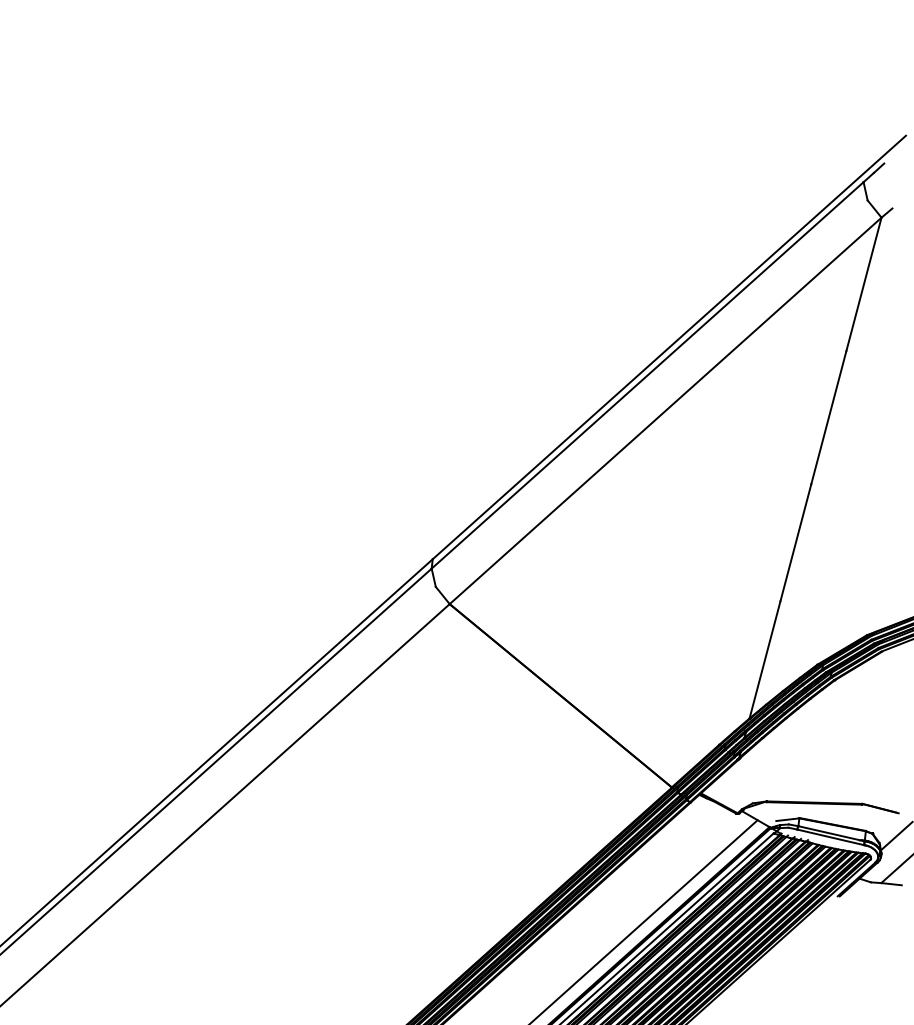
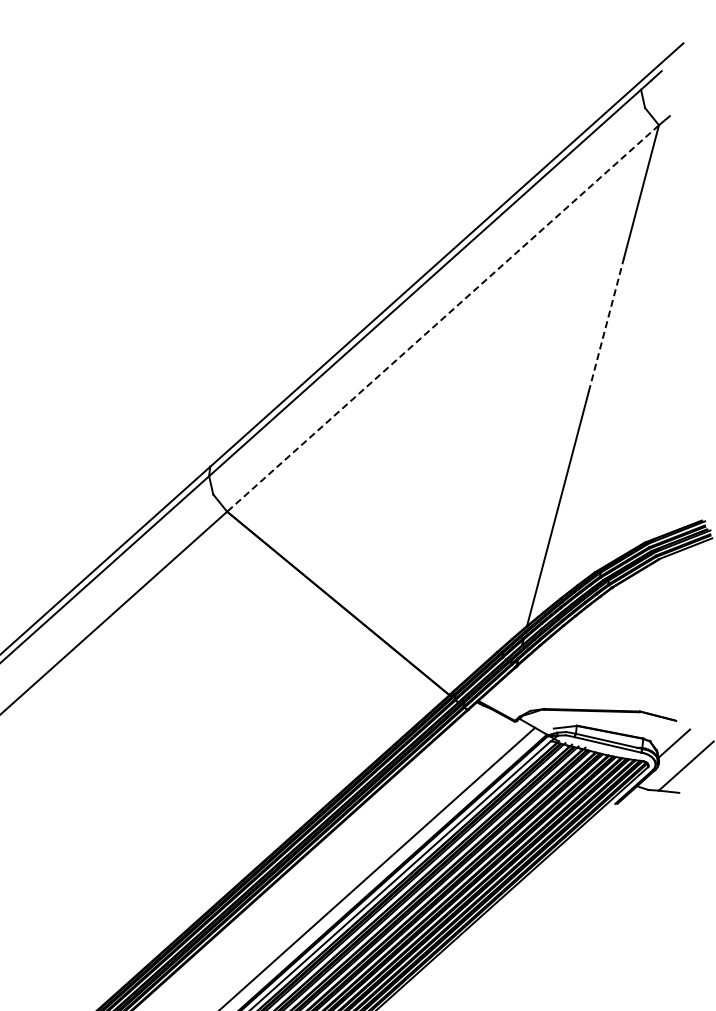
line: (665, 410) -> (442, 318), solid -> dashed
line: (828, 417) -> (605, 325), solid -> dashed

